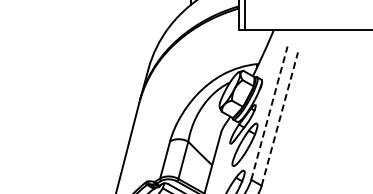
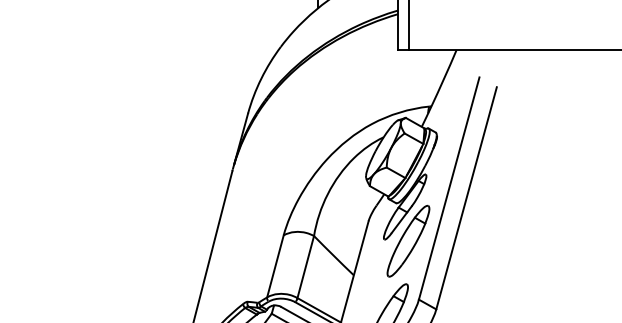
line: (269, 112) -> (449, 187), dashed -> solid
line: (279, 118) -> (465, 197), dashed -> solid

